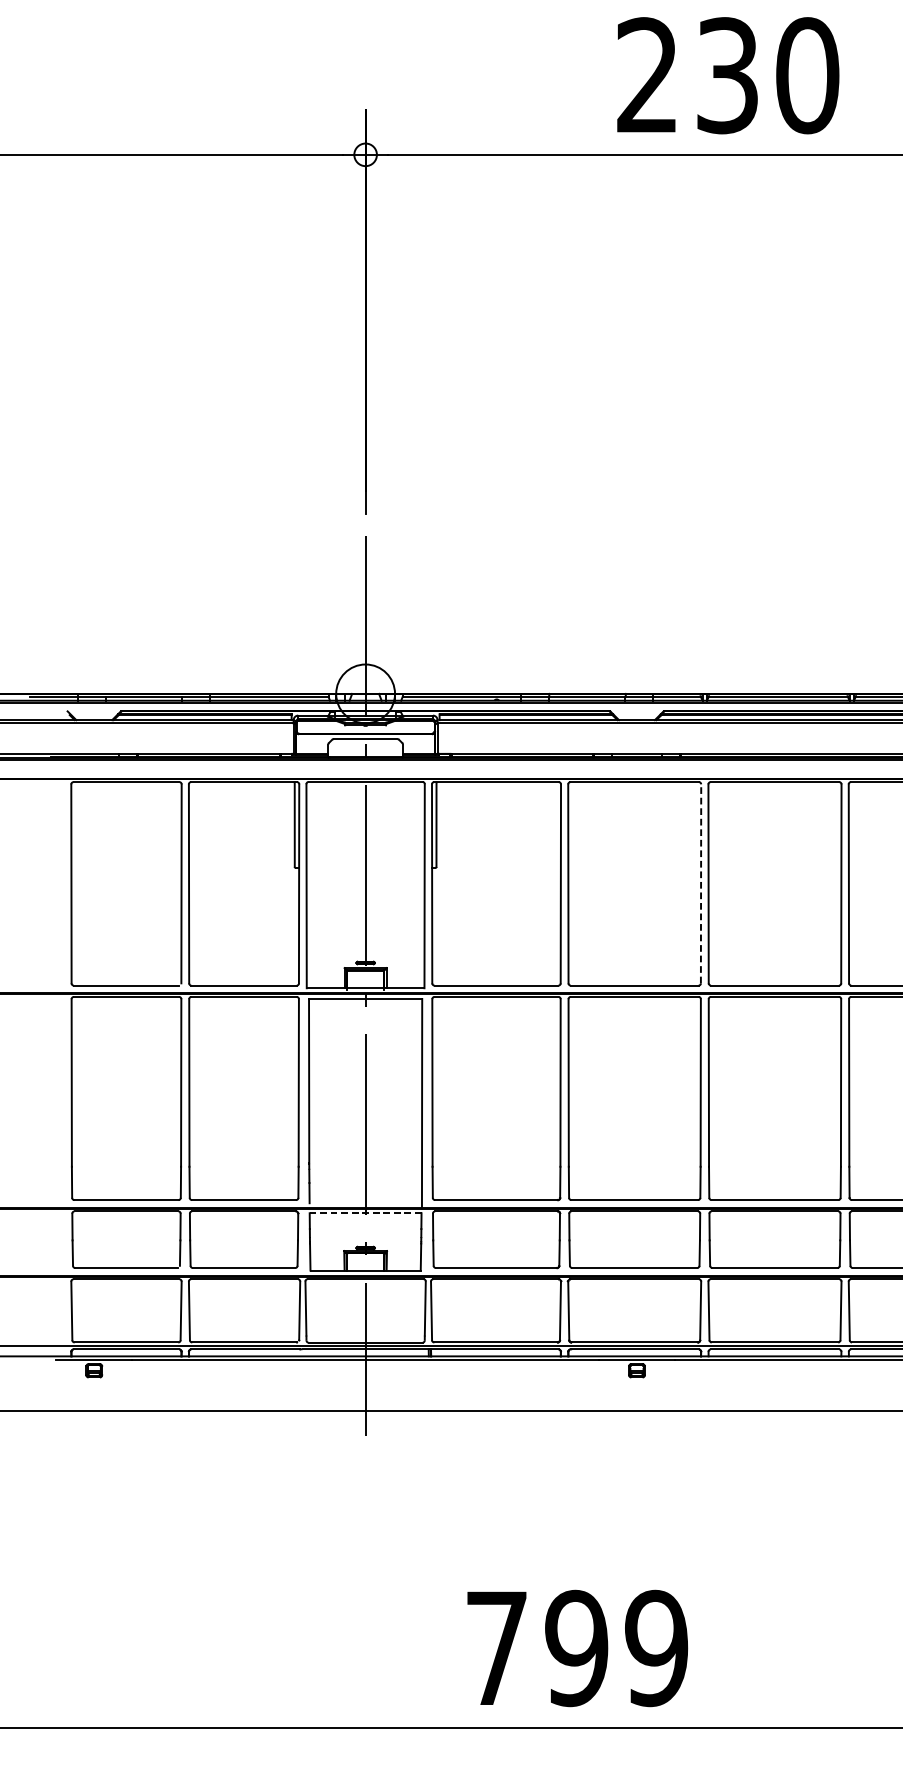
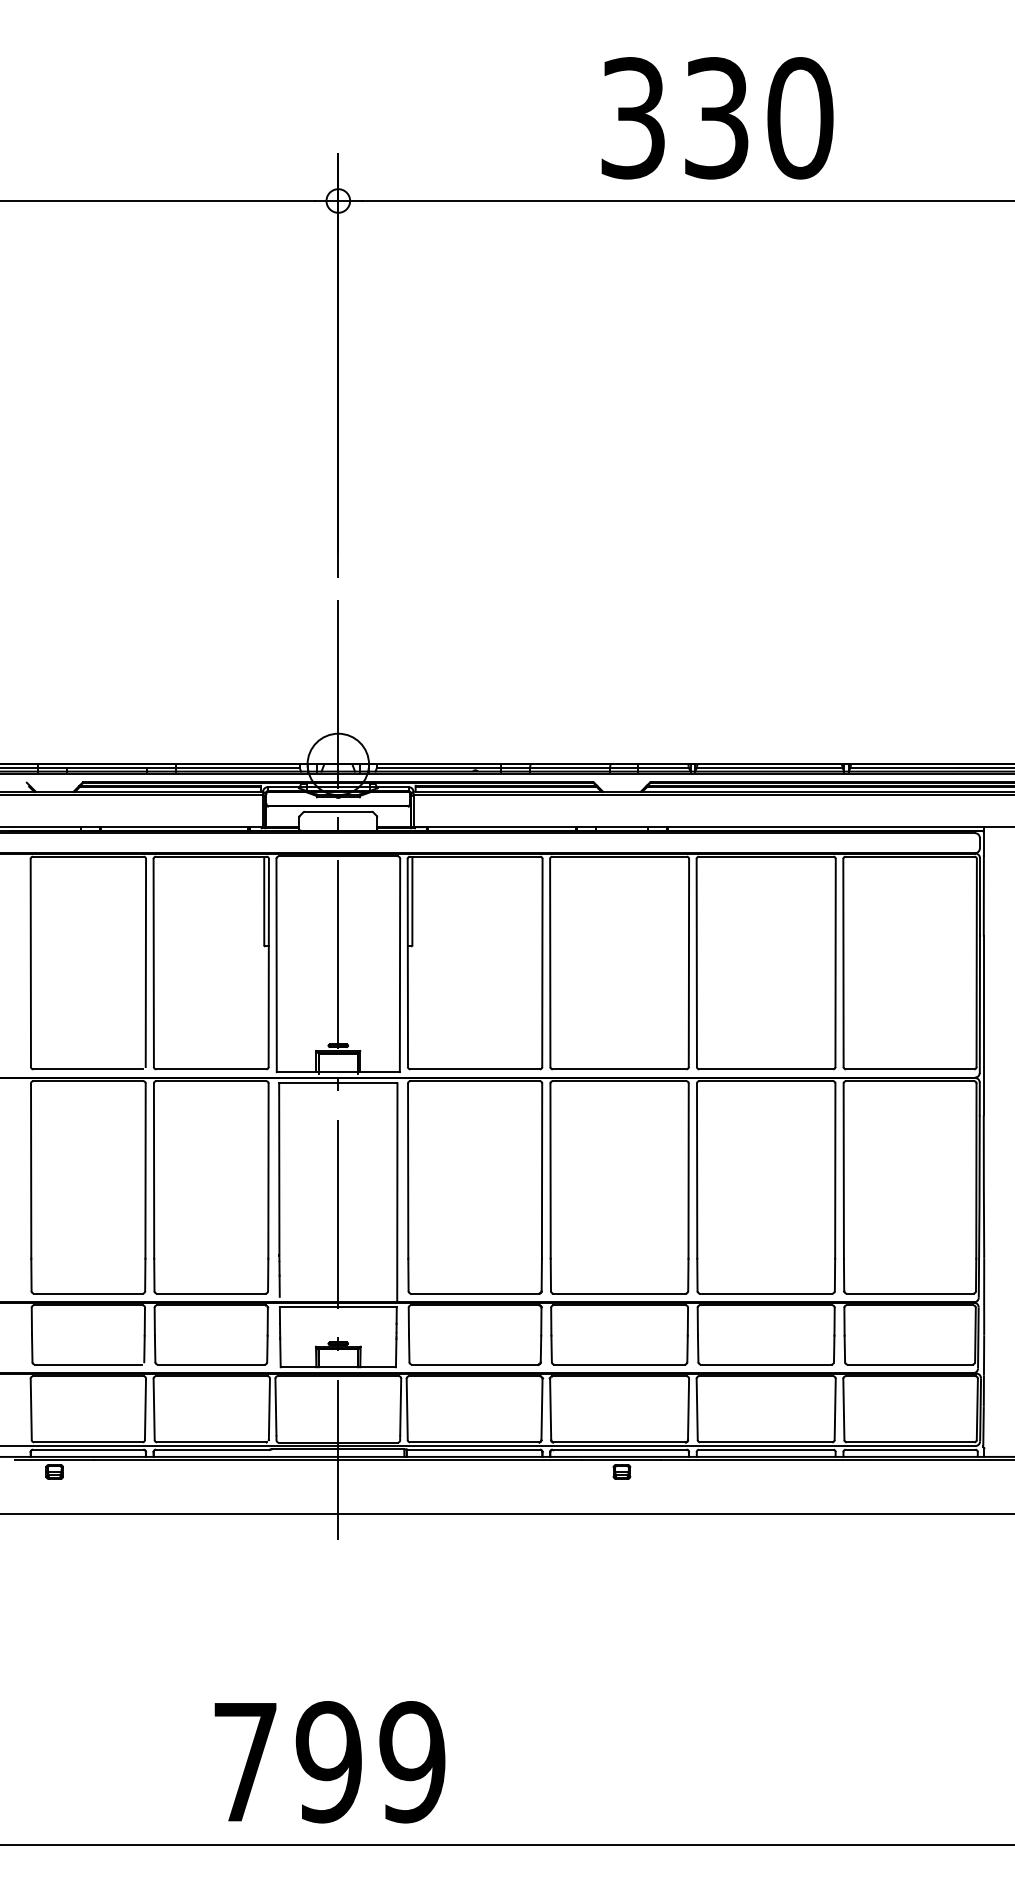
text: (647, 75) -> (632, 118), 230 -> 330
line: (700, 884) -> (688, 963), dashed -> solid
line: (365, 1213) -> (338, 1307), dashed -> solid
text: (577, 1648) -> (329, 1762), moved

